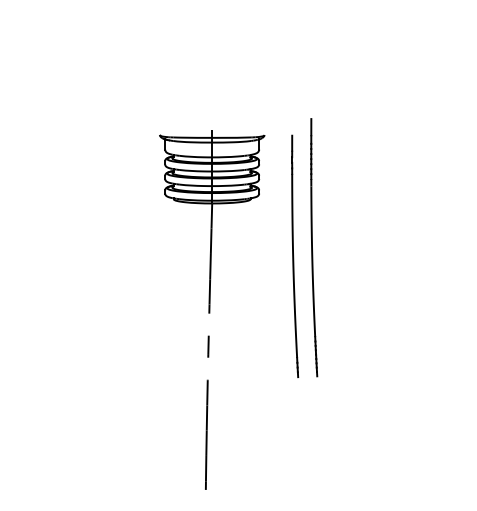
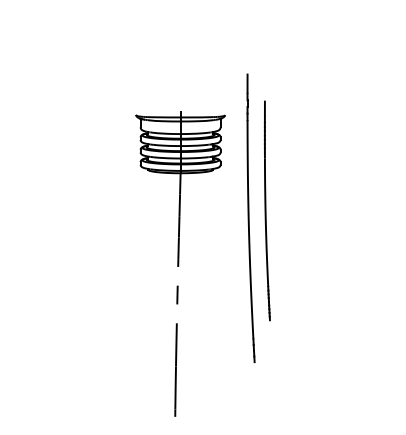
part: (295, 255) -> (251, 217), size x1.4

